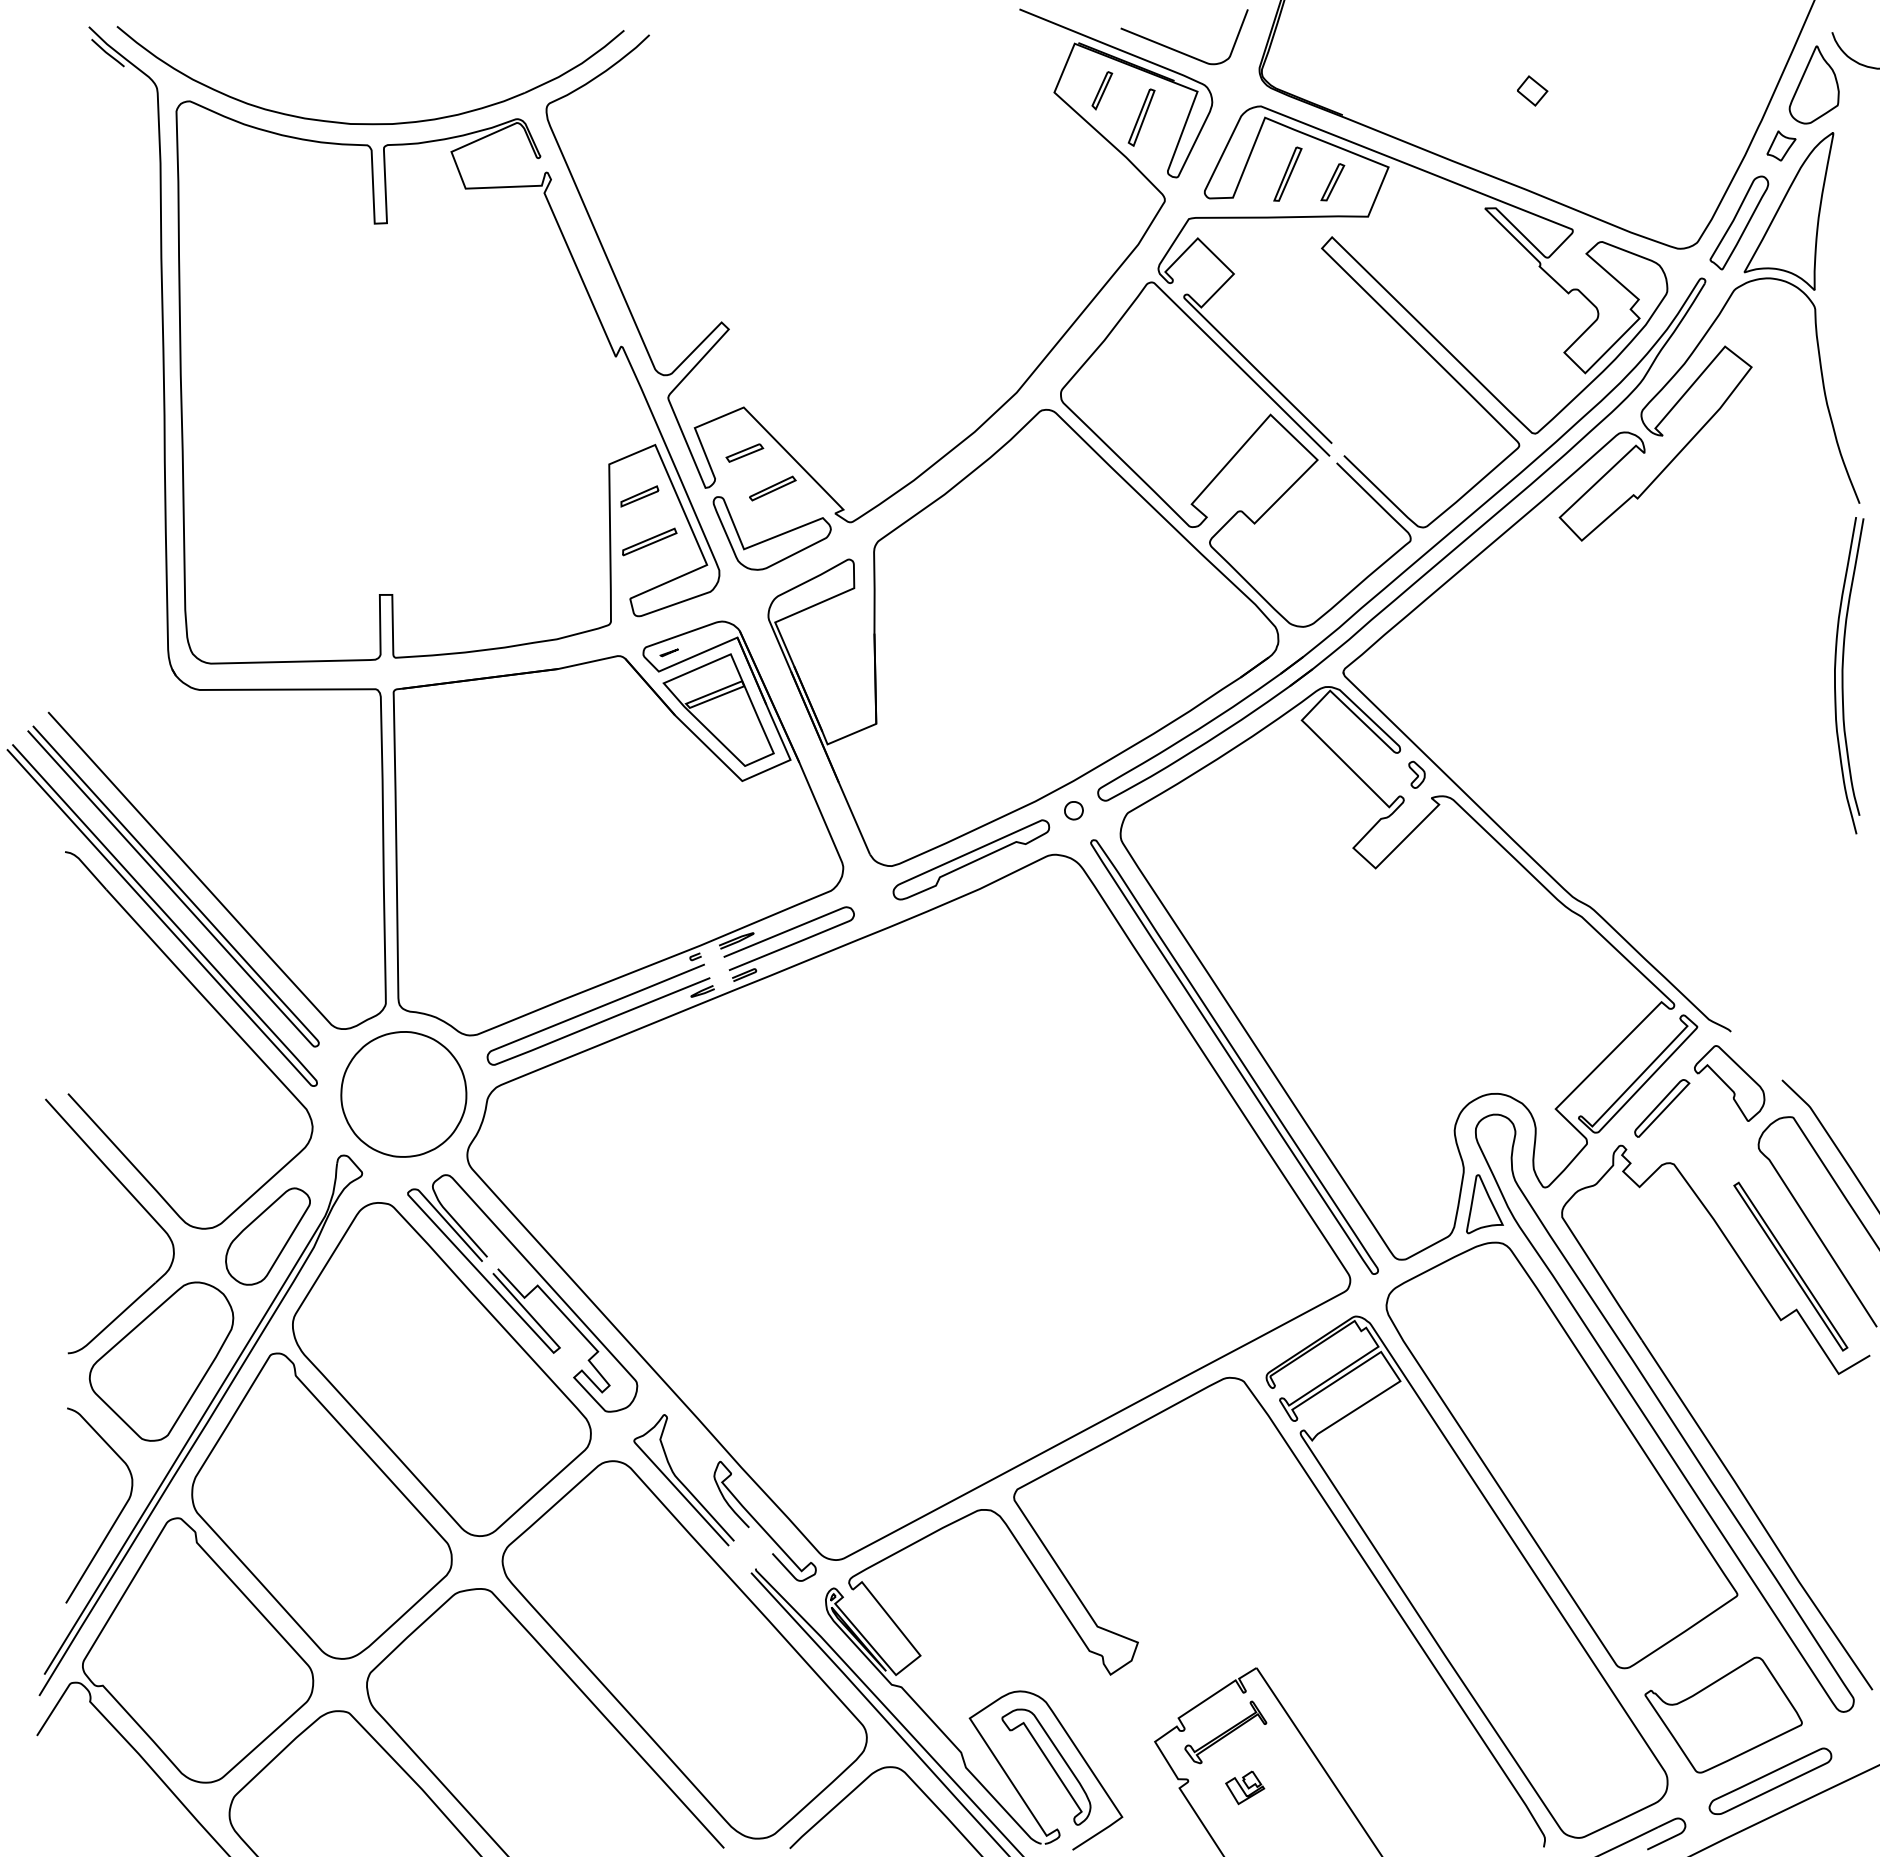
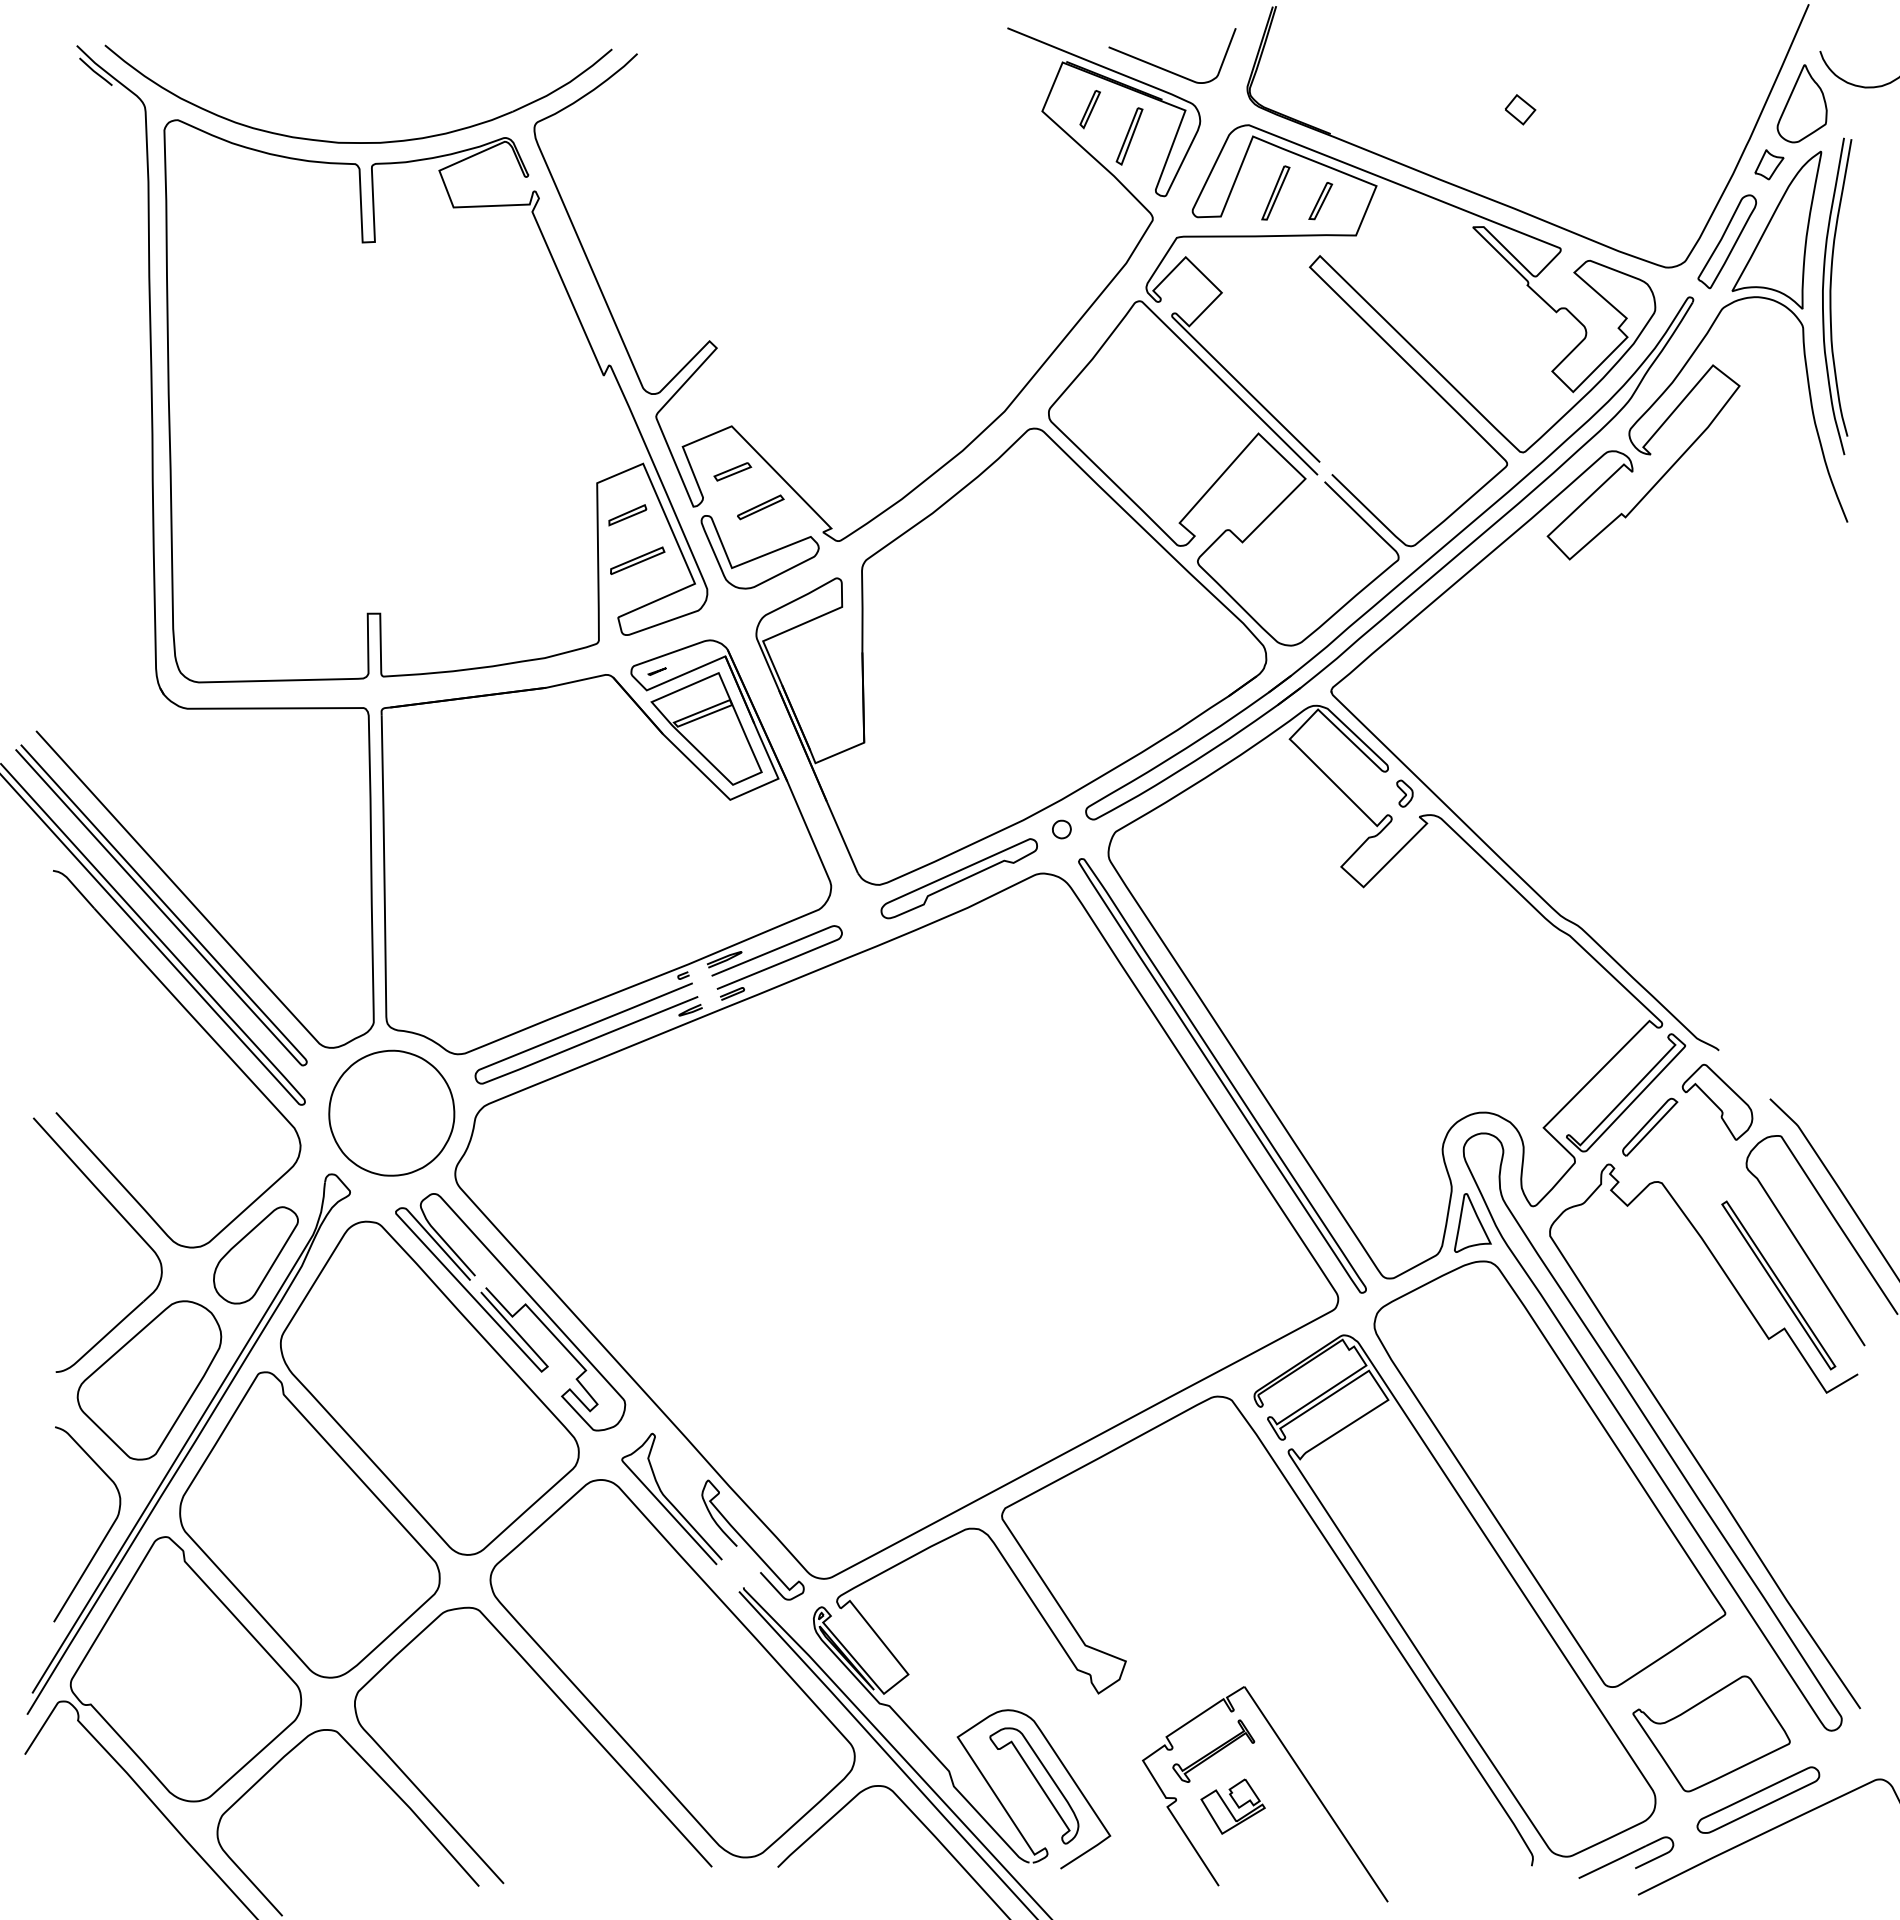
part: (1849, 675) -> (1837, 296), moved
part: (1244, 1787) -> (1232, 1806), size x1.67

